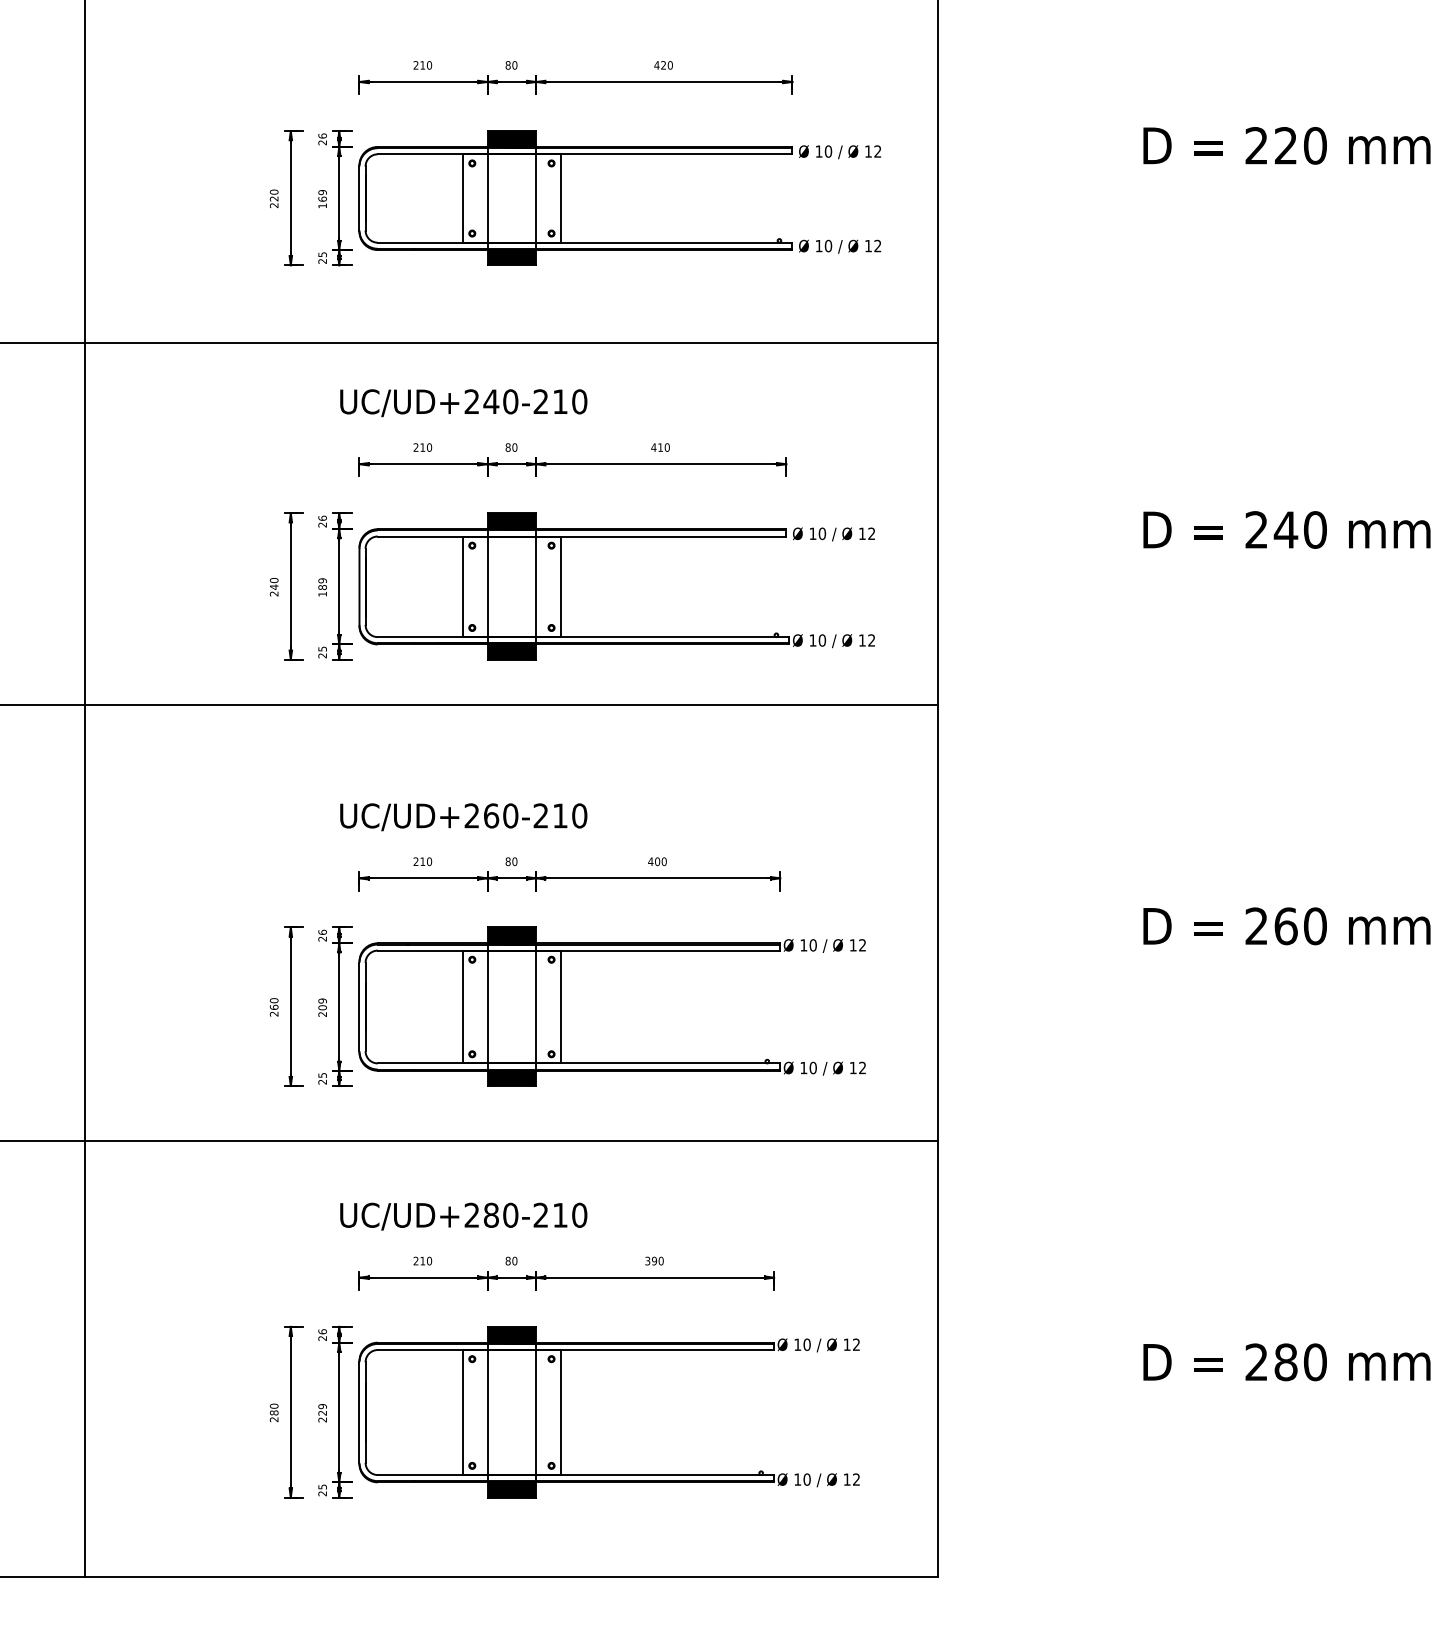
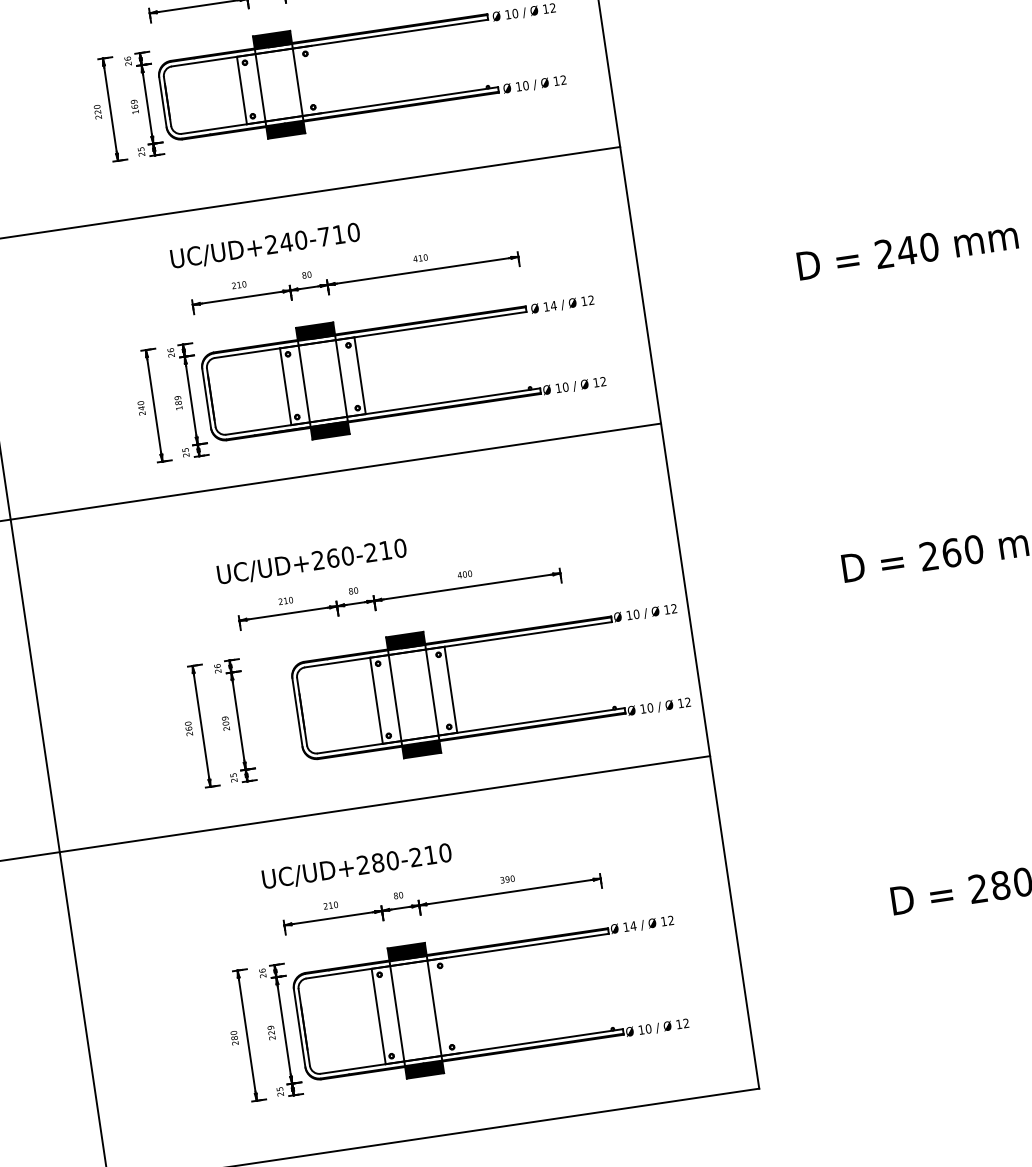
line: (560, 198) -> (316, 79), removed
text: (540, 401) -> (323, 236), UC/UD+240-210 -> UC/UD+240-710
text: (822, 533) -> (553, 305), 10 -> 14
part: (561, 1006) -> (451, 689), moved
text: (806, 1344) -> (632, 925), 10 -> 14
line: (560, 1412) -> (452, 1005), removed

